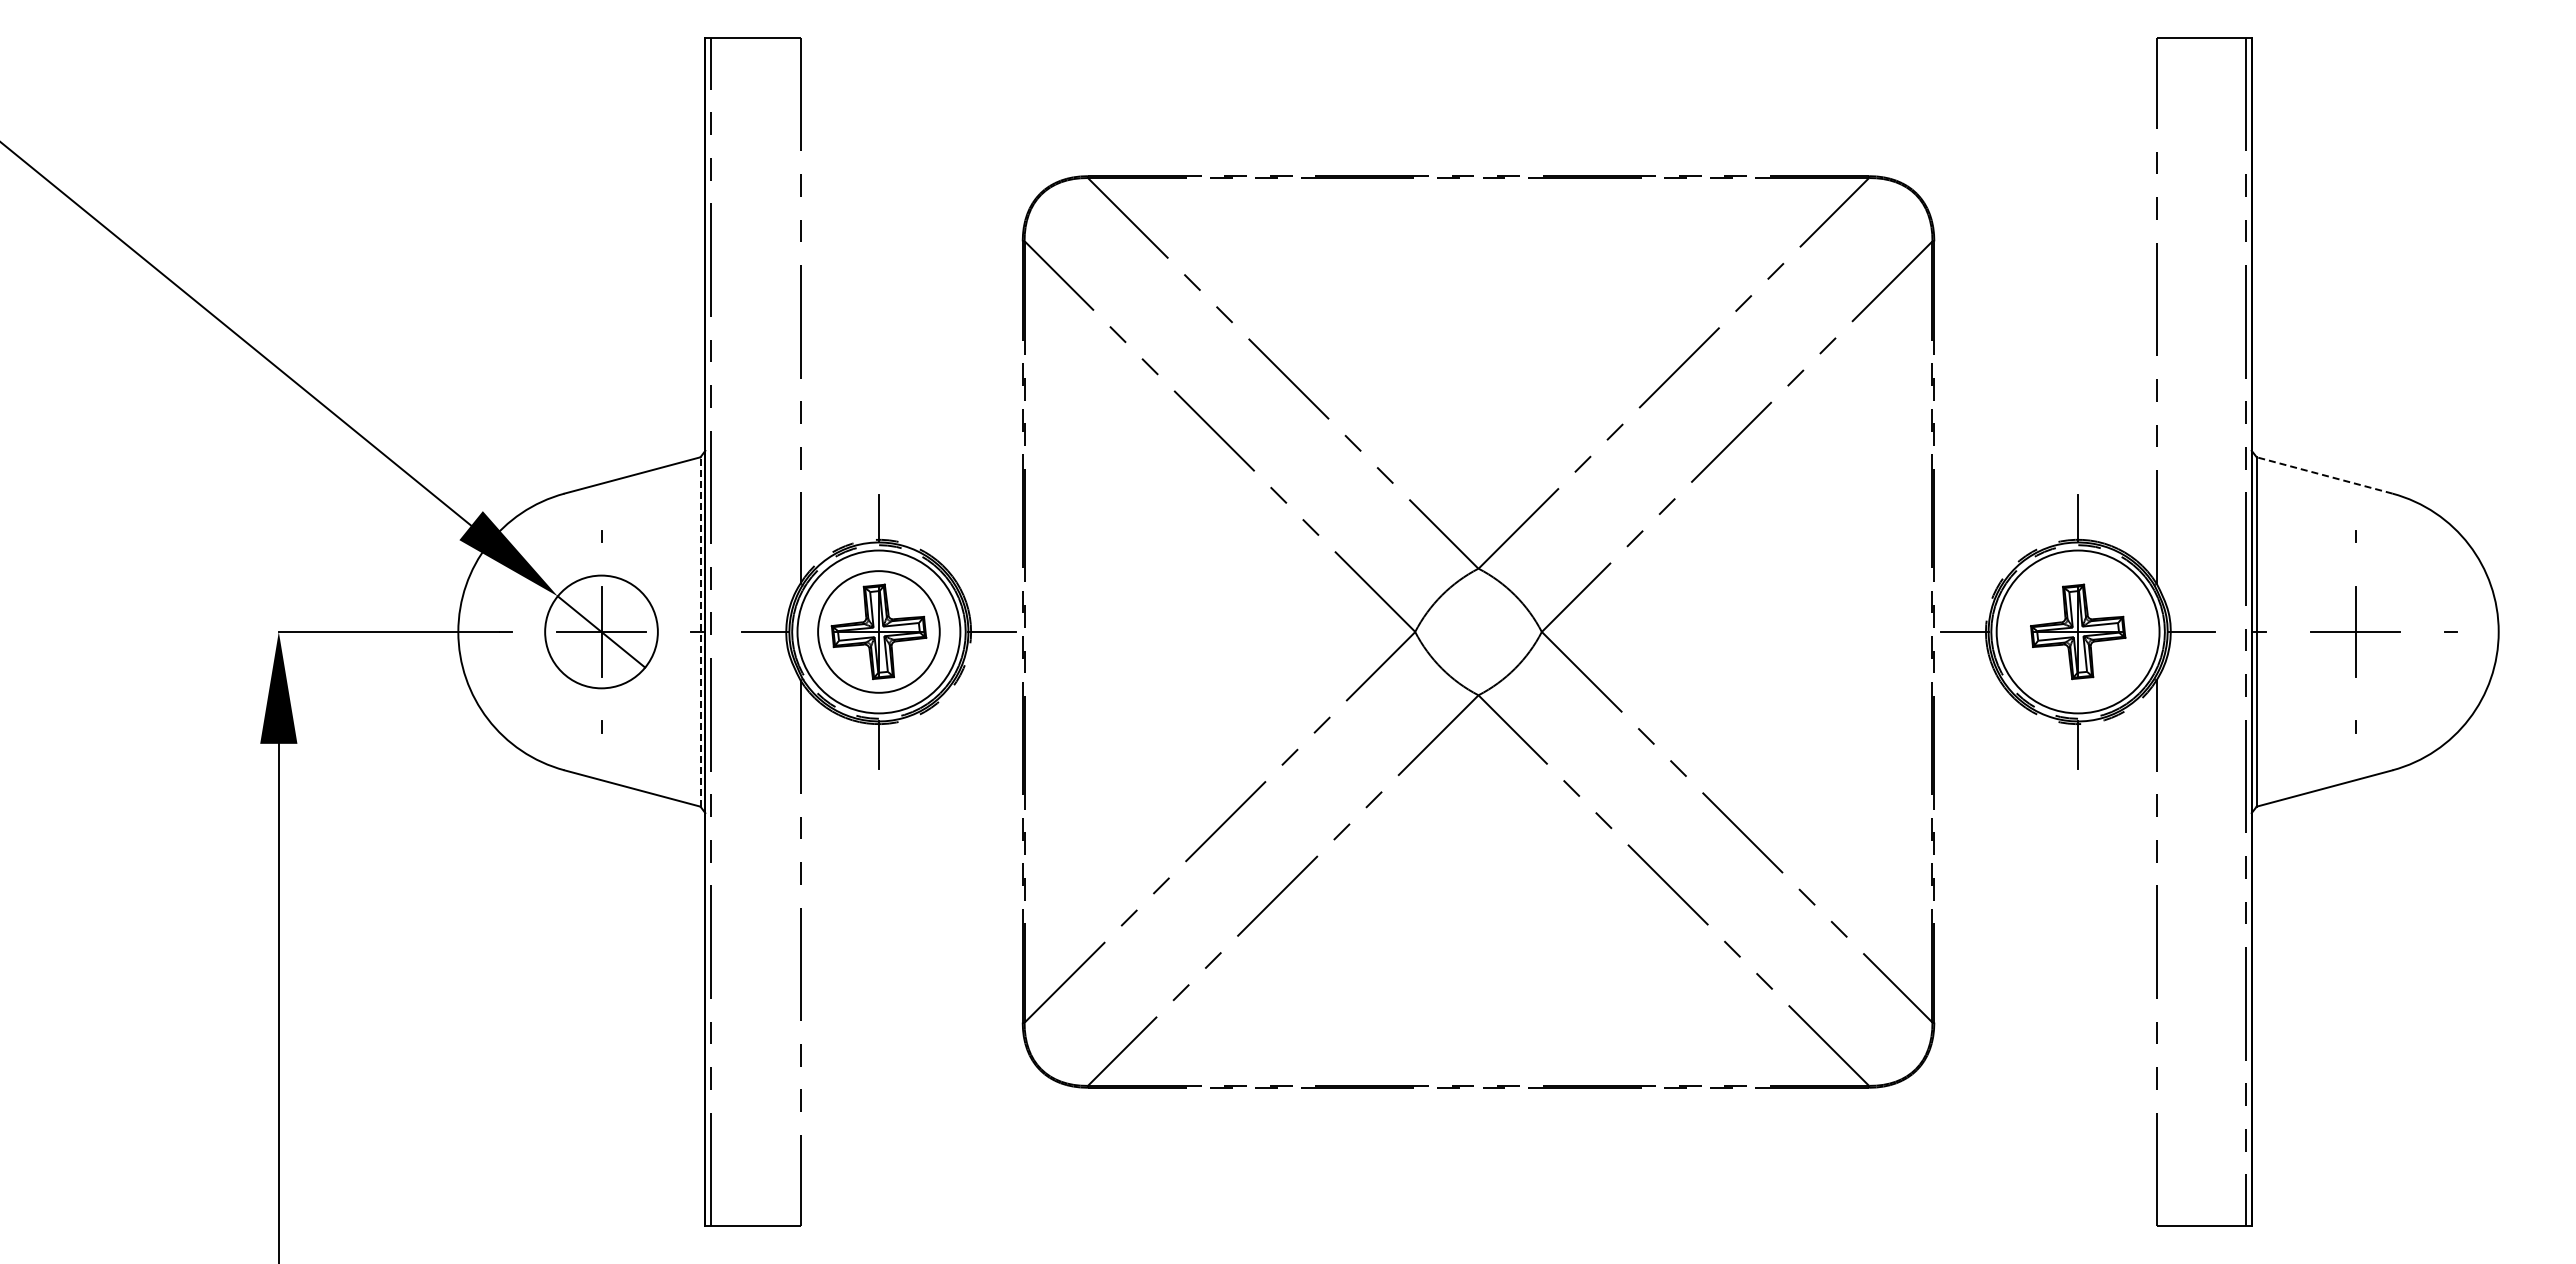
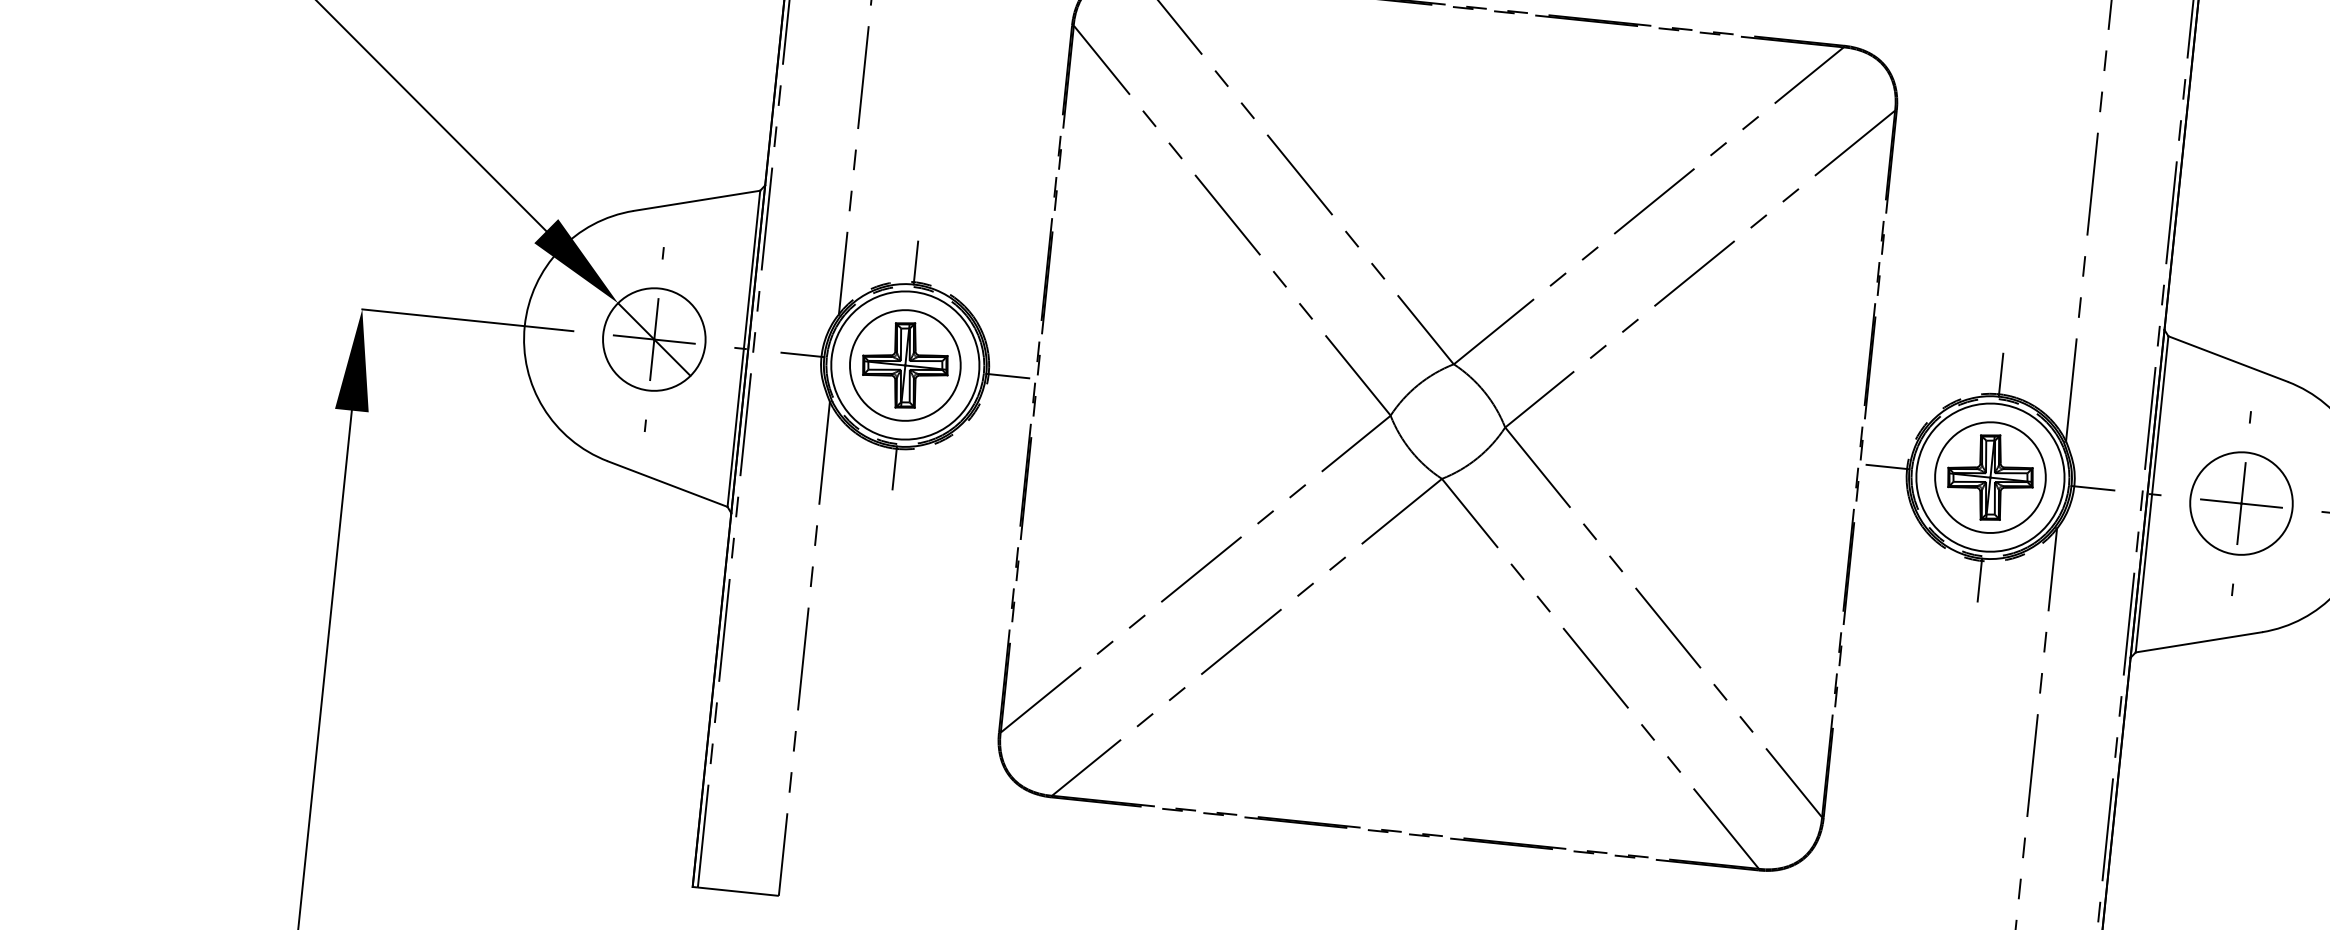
line: (2324, 475) -> (2228, 359), dashed -> solid
line: (700, 631) -> (743, 348), dashed -> solid
circle: (2077, 631) -> (1989, 477), added
circle: (2355, 631) -> (2241, 503), added

